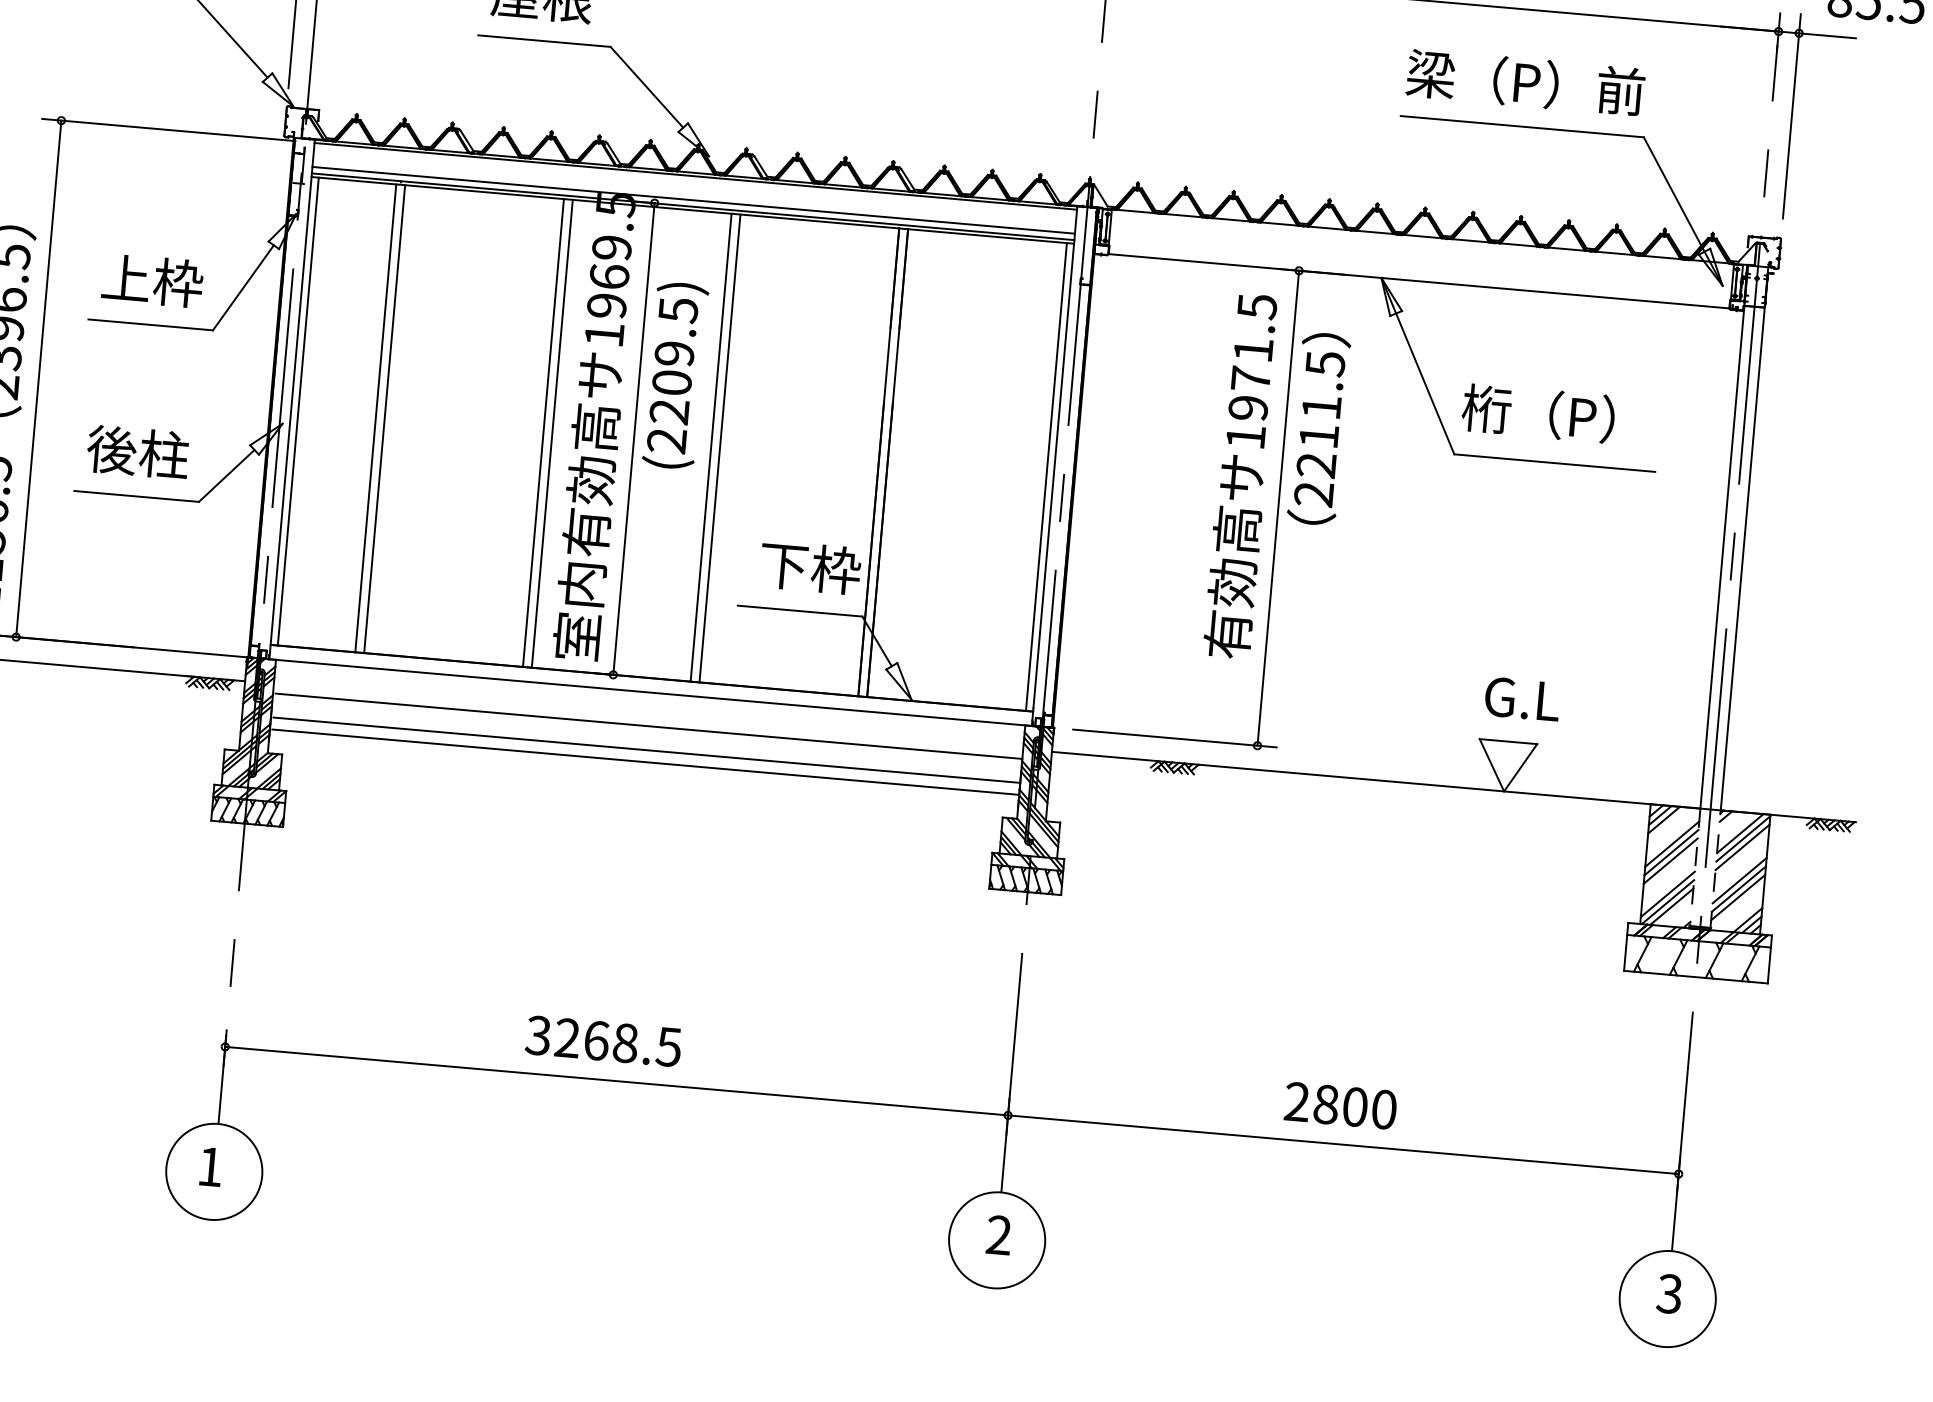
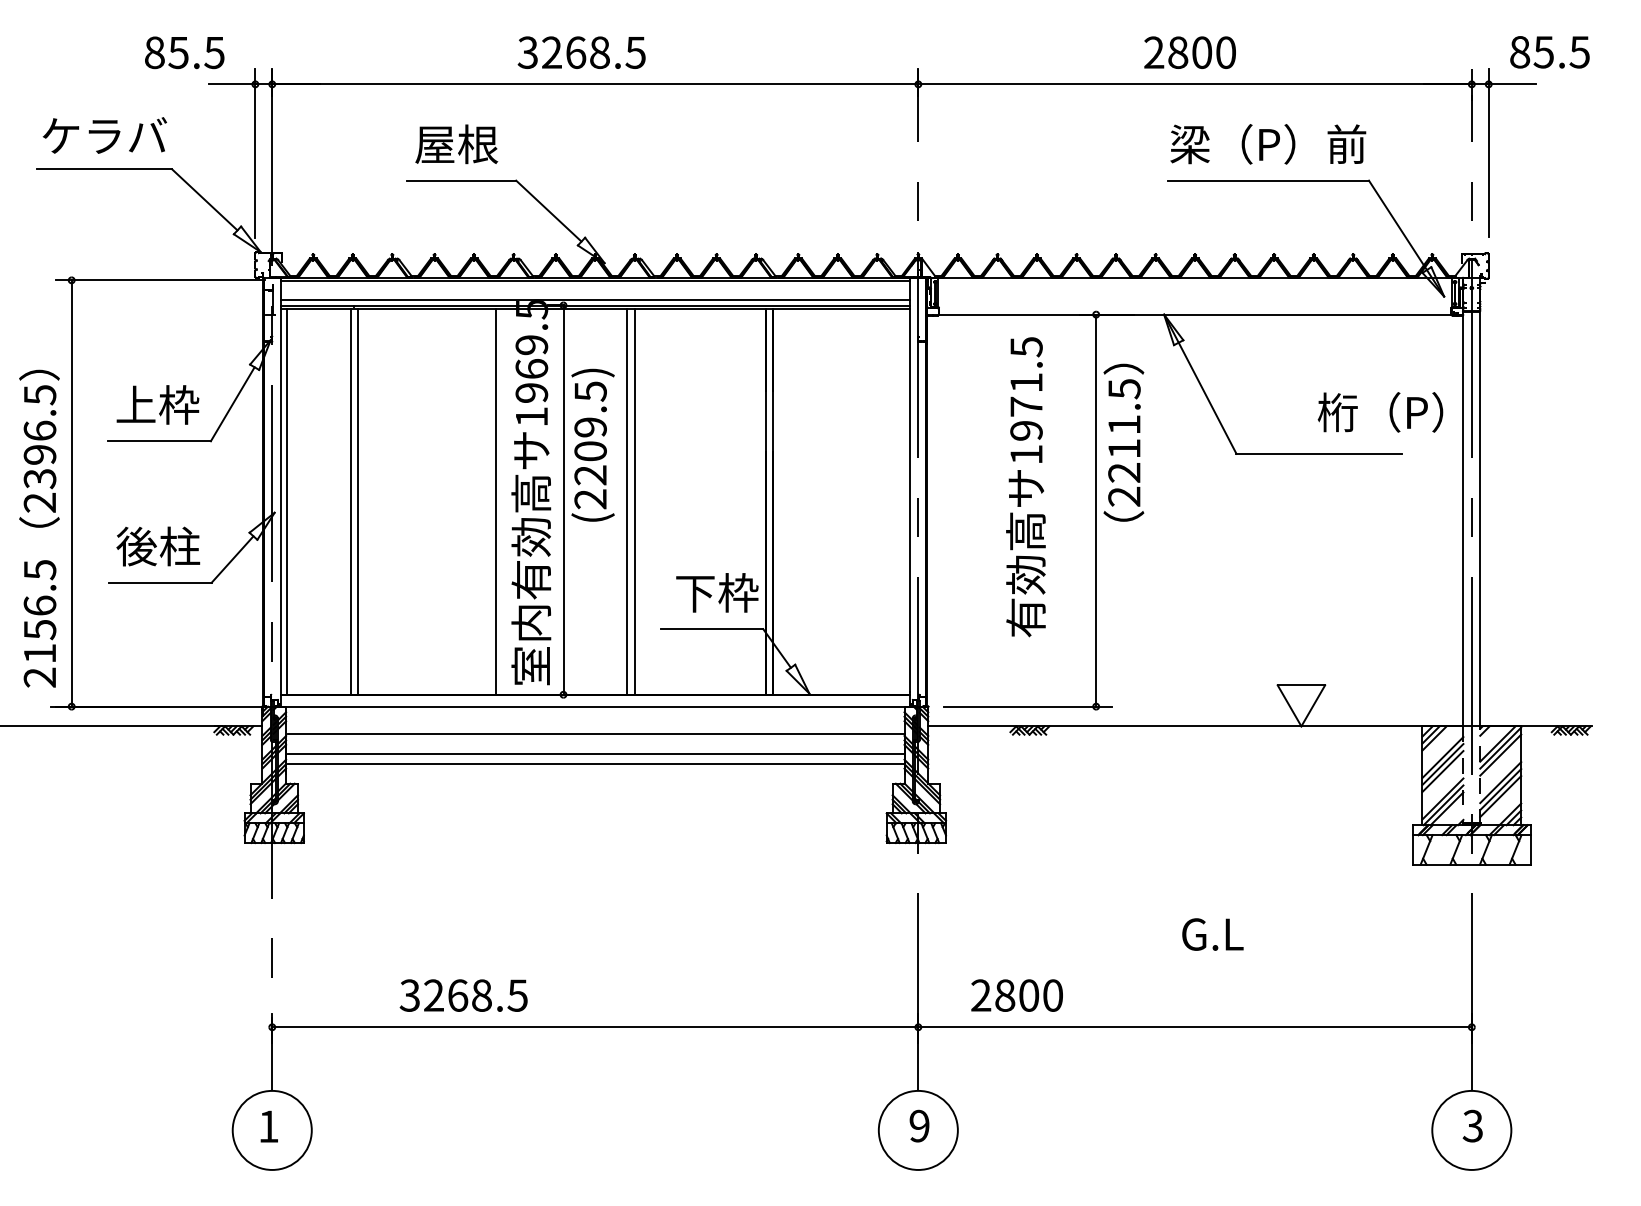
text: (1538, 413) -> (1380, 412), moved
line: (542, 432) -> (488, 501), removed
line: (1047, 476) -> (904, 501), removed
text: (1241, 476) -> (1025, 487), moved
text: (1522, 699) -> (1212, 934), moved
text: (603, 1041) -> (463, 995), moved
text: (1339, 1105) -> (1016, 995), moved
text: (998, 1235) -> (919, 1126), 2 -> 9

